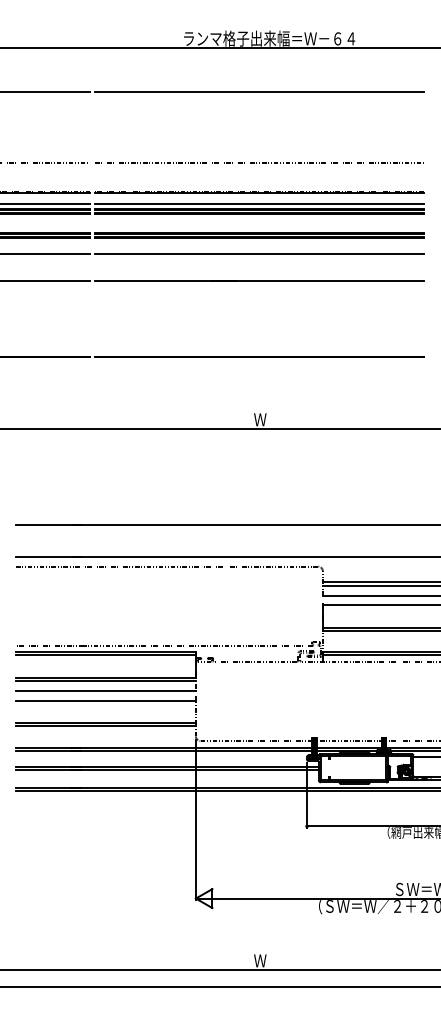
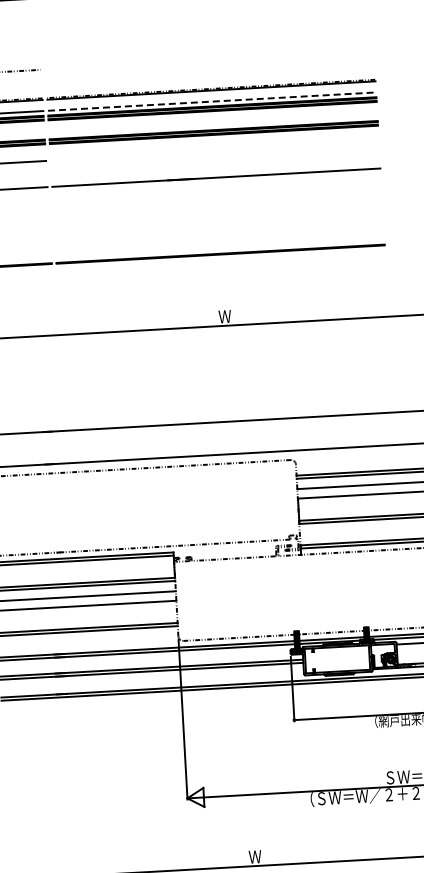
line: (259, 163) -> (209, 60), removed
line: (259, 204) -> (212, 101), solid -> dashed
line: (259, 254) -> (214, 151), removed

